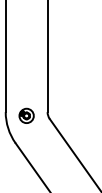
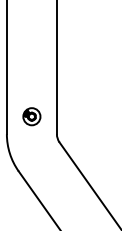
part: (26, 115) -> (31, 116), moved

